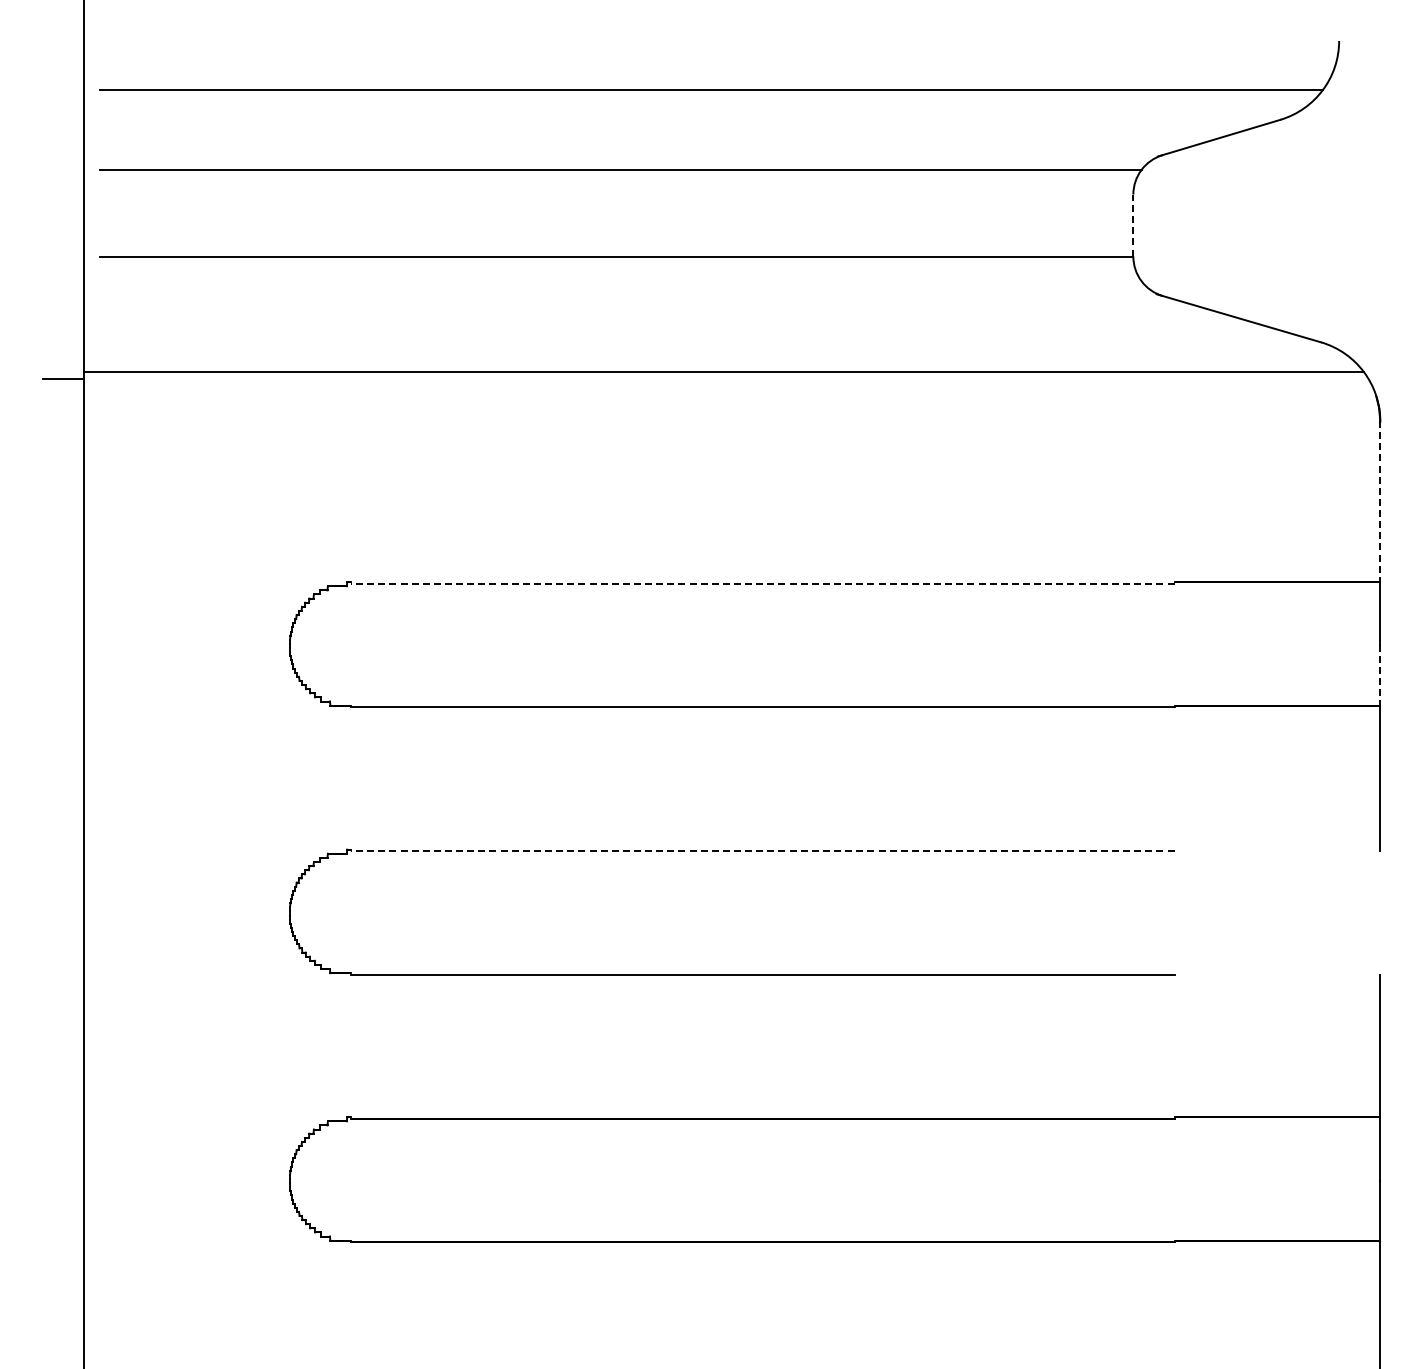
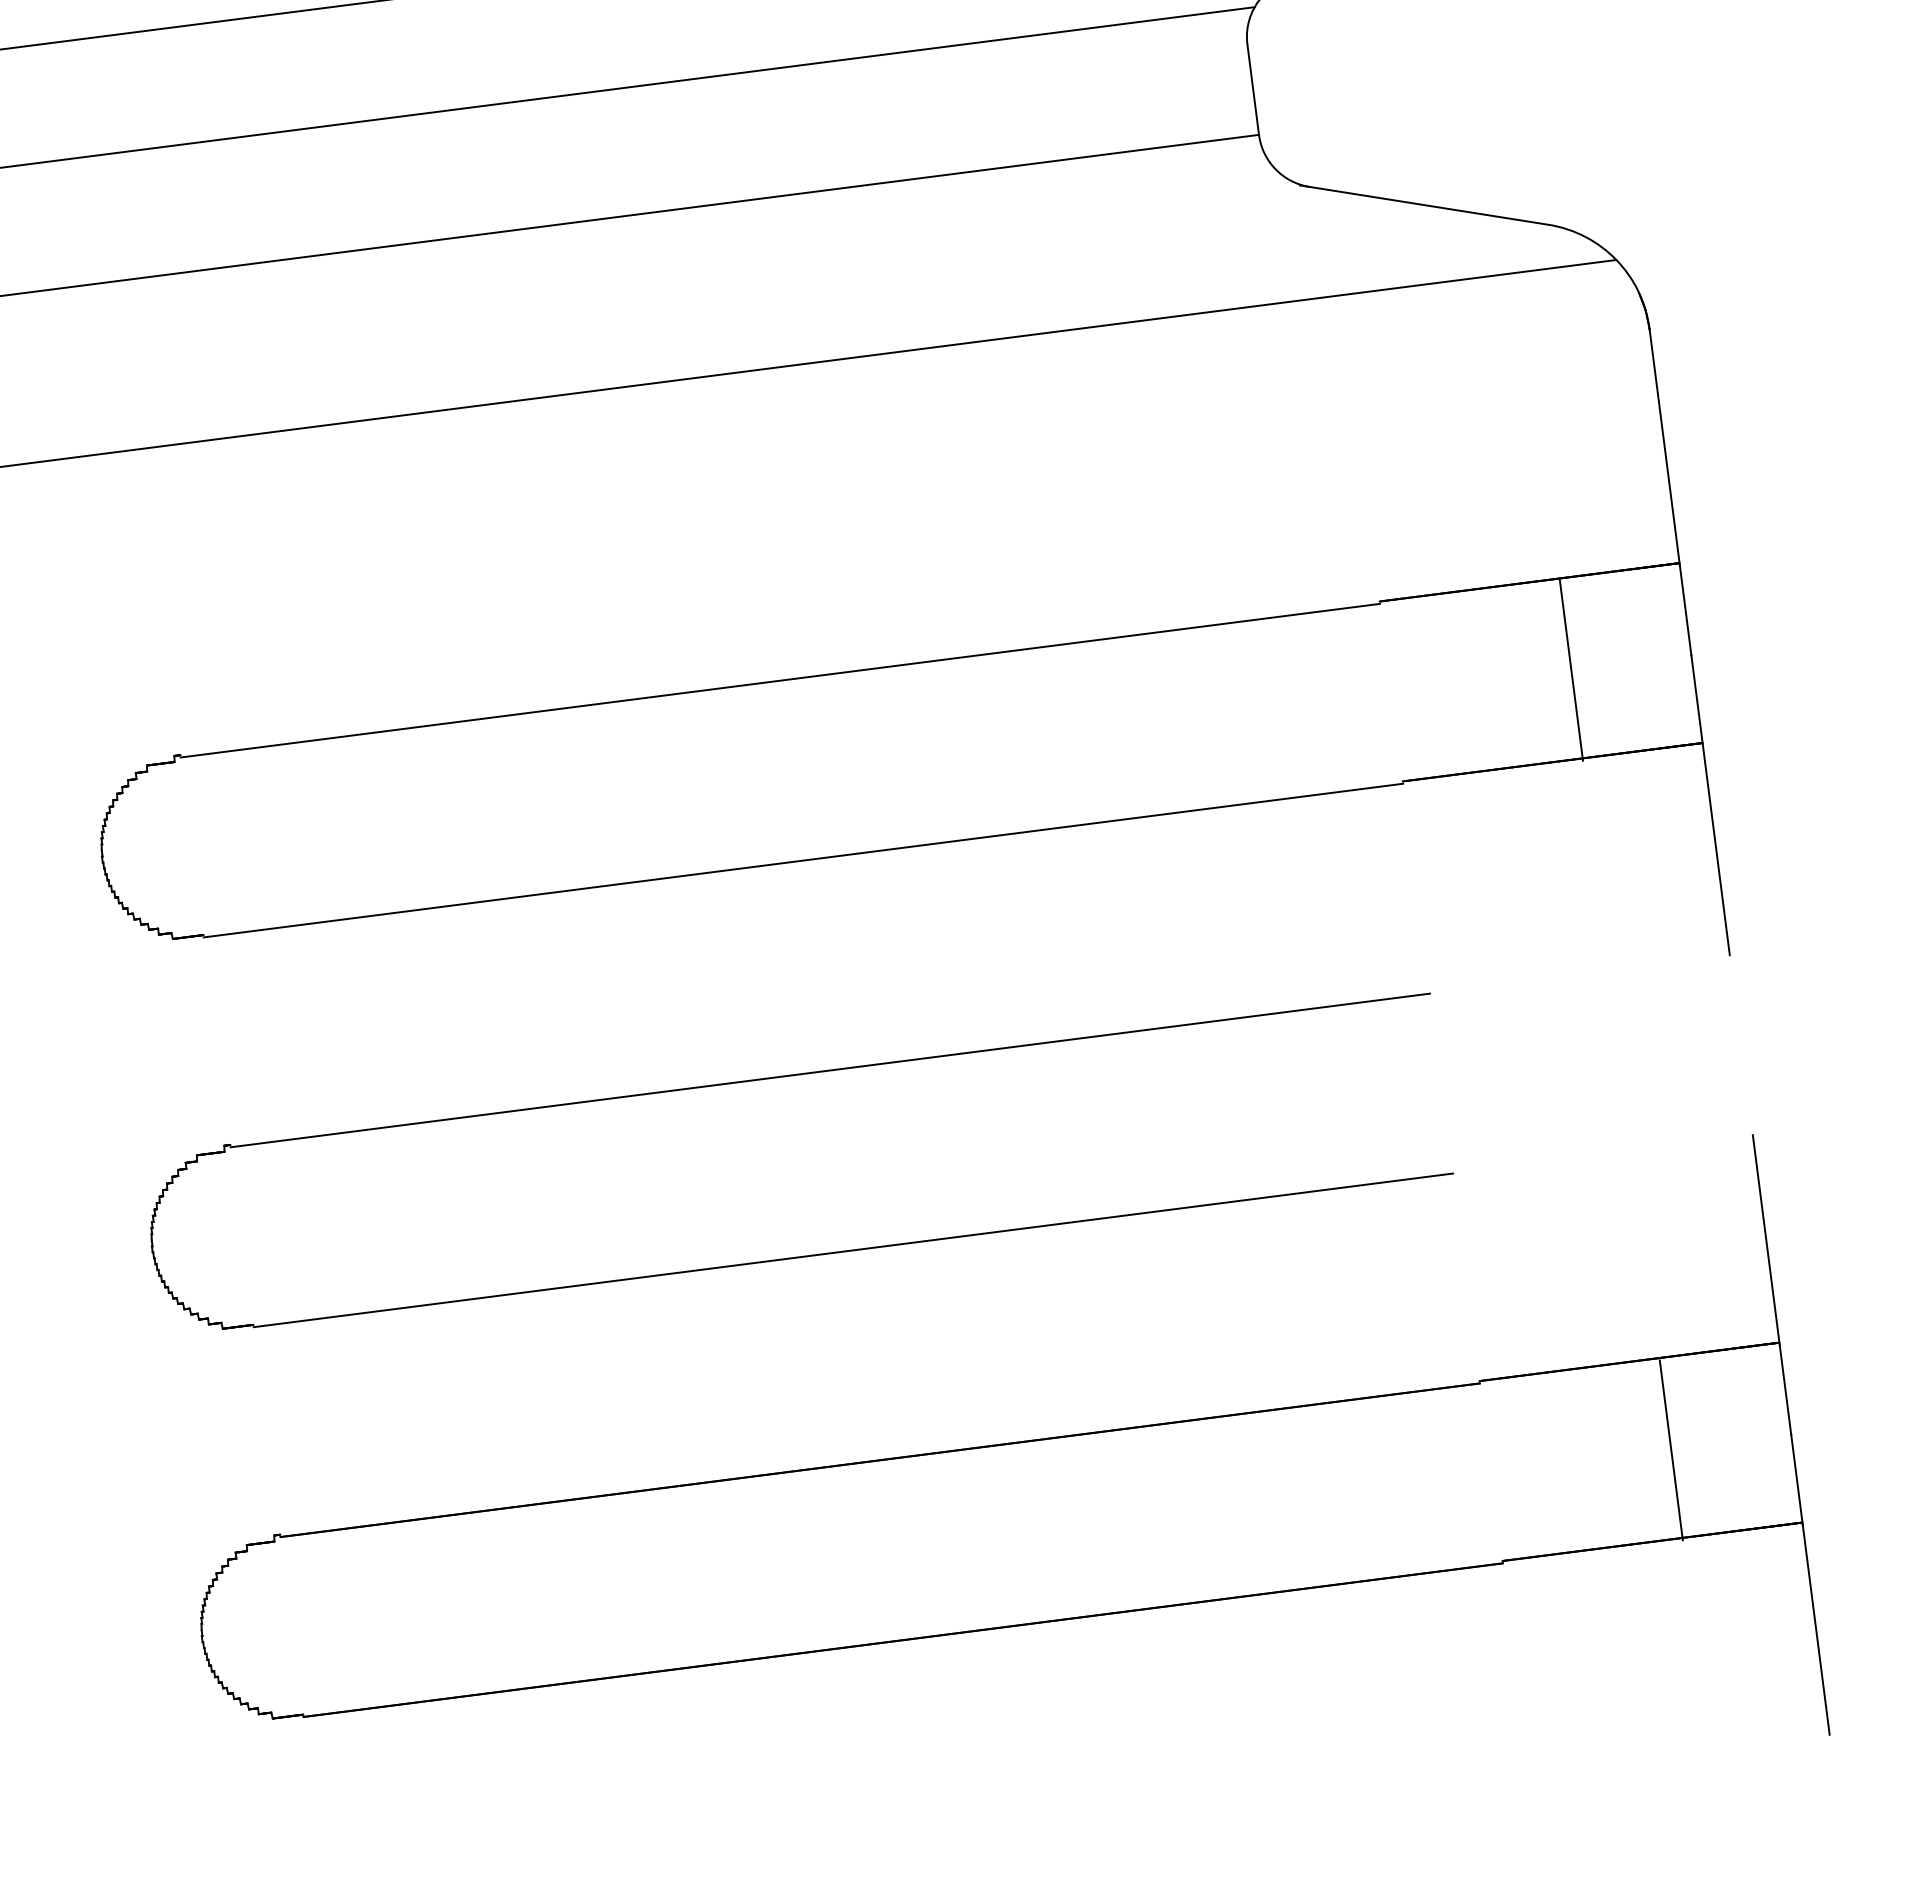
line: (1133, 225) -> (1253, 89), dashed -> solid
line: (1380, 502) -> (1664, 447), dashed -> solid
line: (762, 583) -> (779, 680), dashed -> solid
line: (1297, 645) -> (1570, 670), added
line: (1380, 676) -> (1697, 700), dashed -> solid
line: (762, 851) -> (829, 1070), dashed -> solid
line: (1297, 1180) -> (1670, 1450), added

